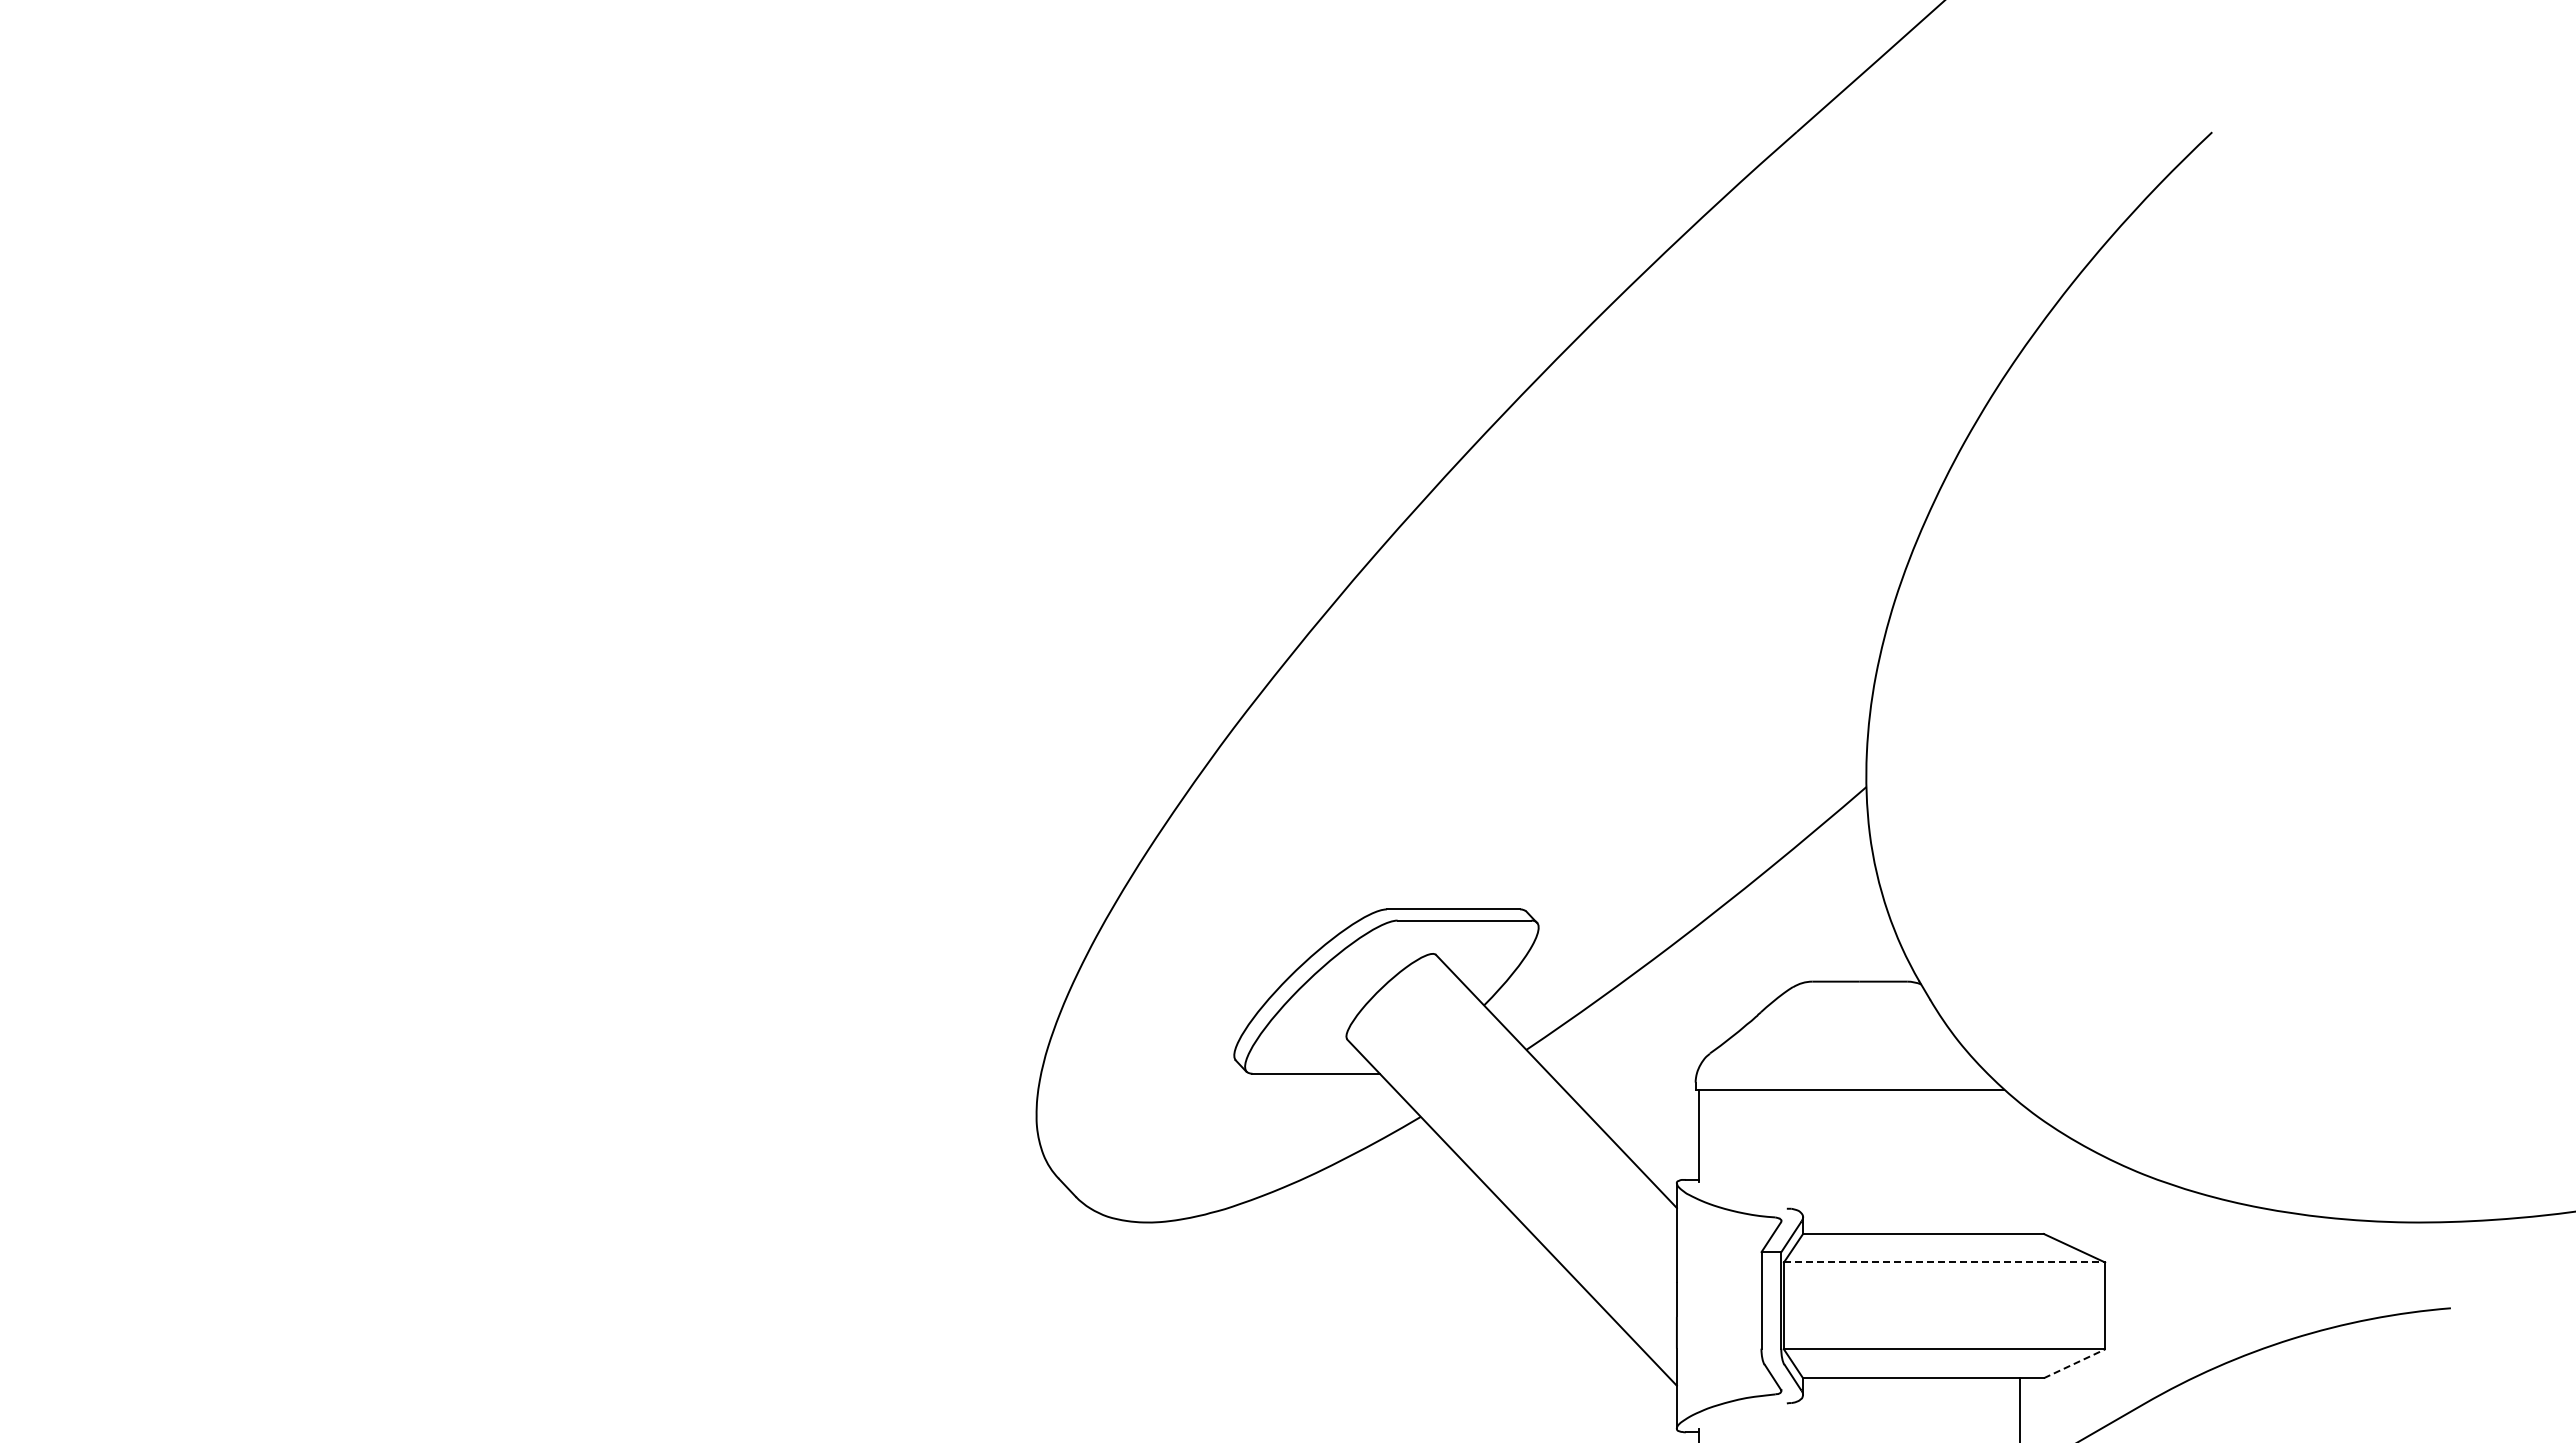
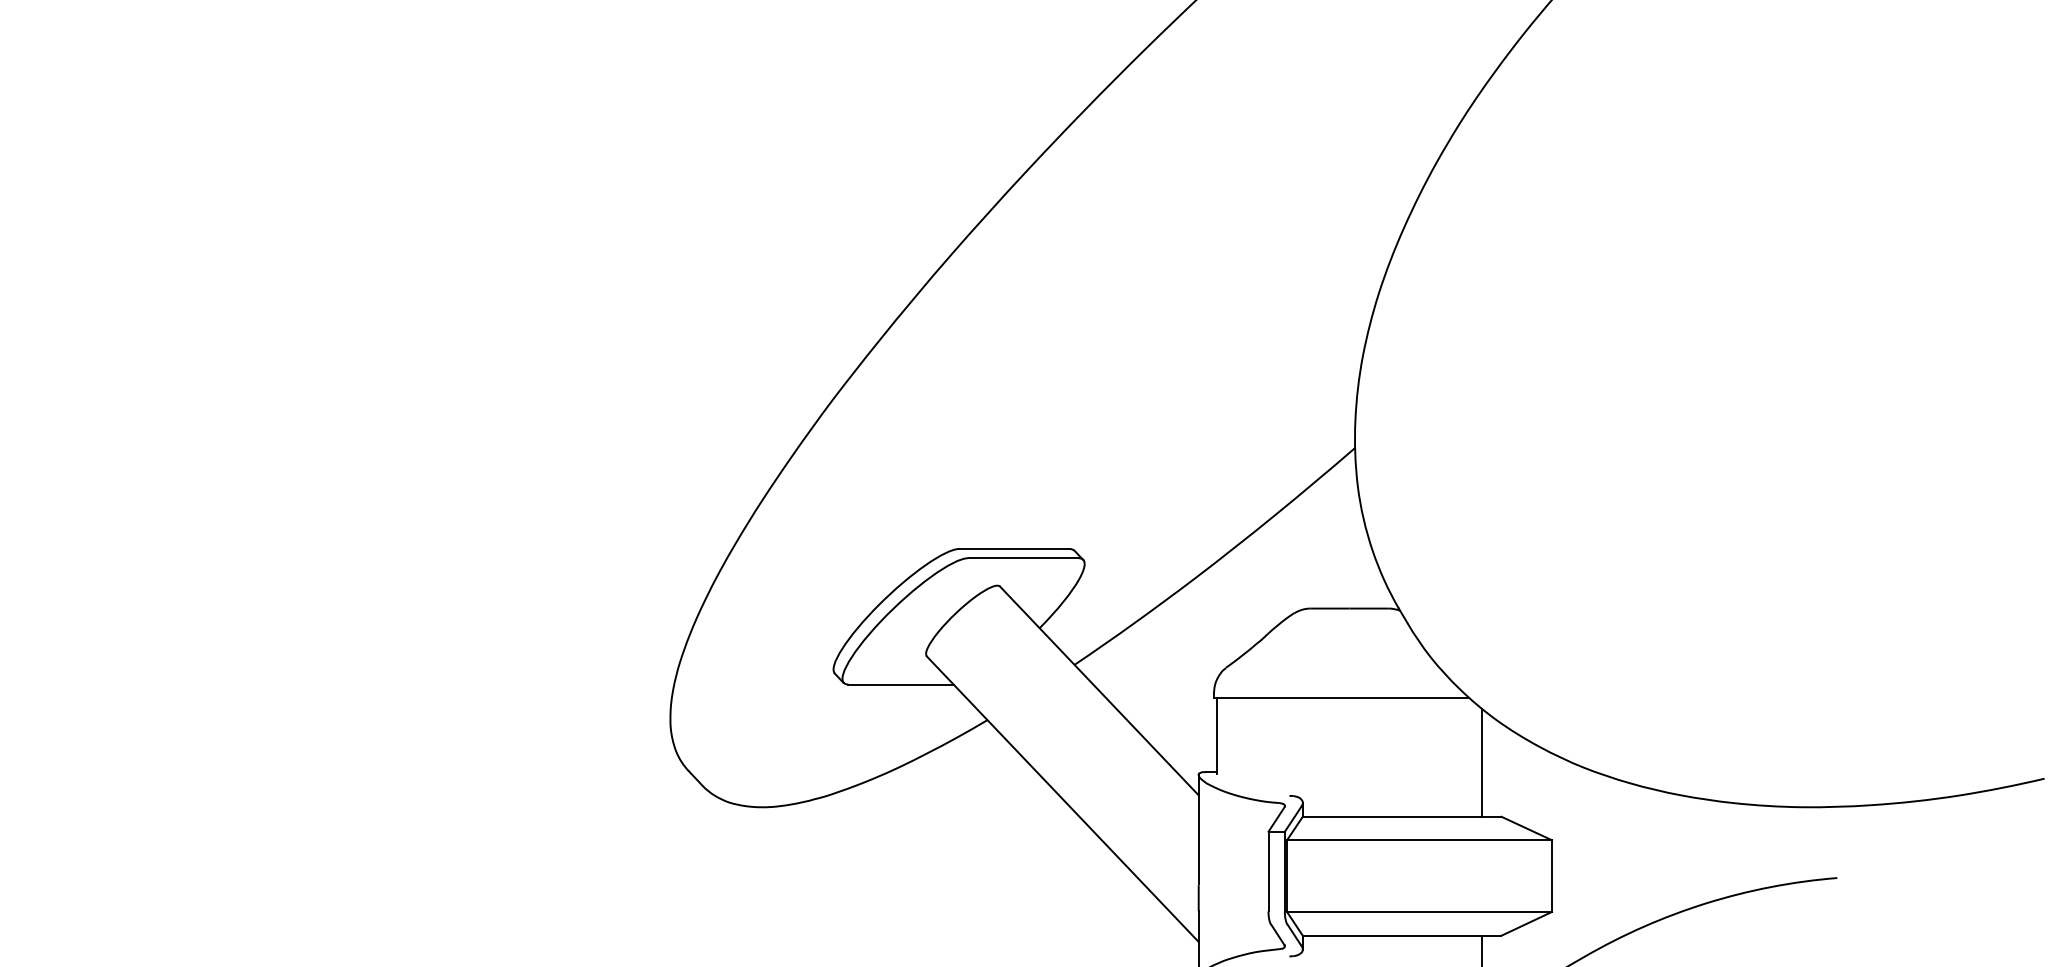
line: (2020, 1168) -> (1482, 762), added
line: (1944, 1262) -> (1419, 840), dashed -> solid
line: (2074, 1363) -> (1526, 923), dashed -> solid

